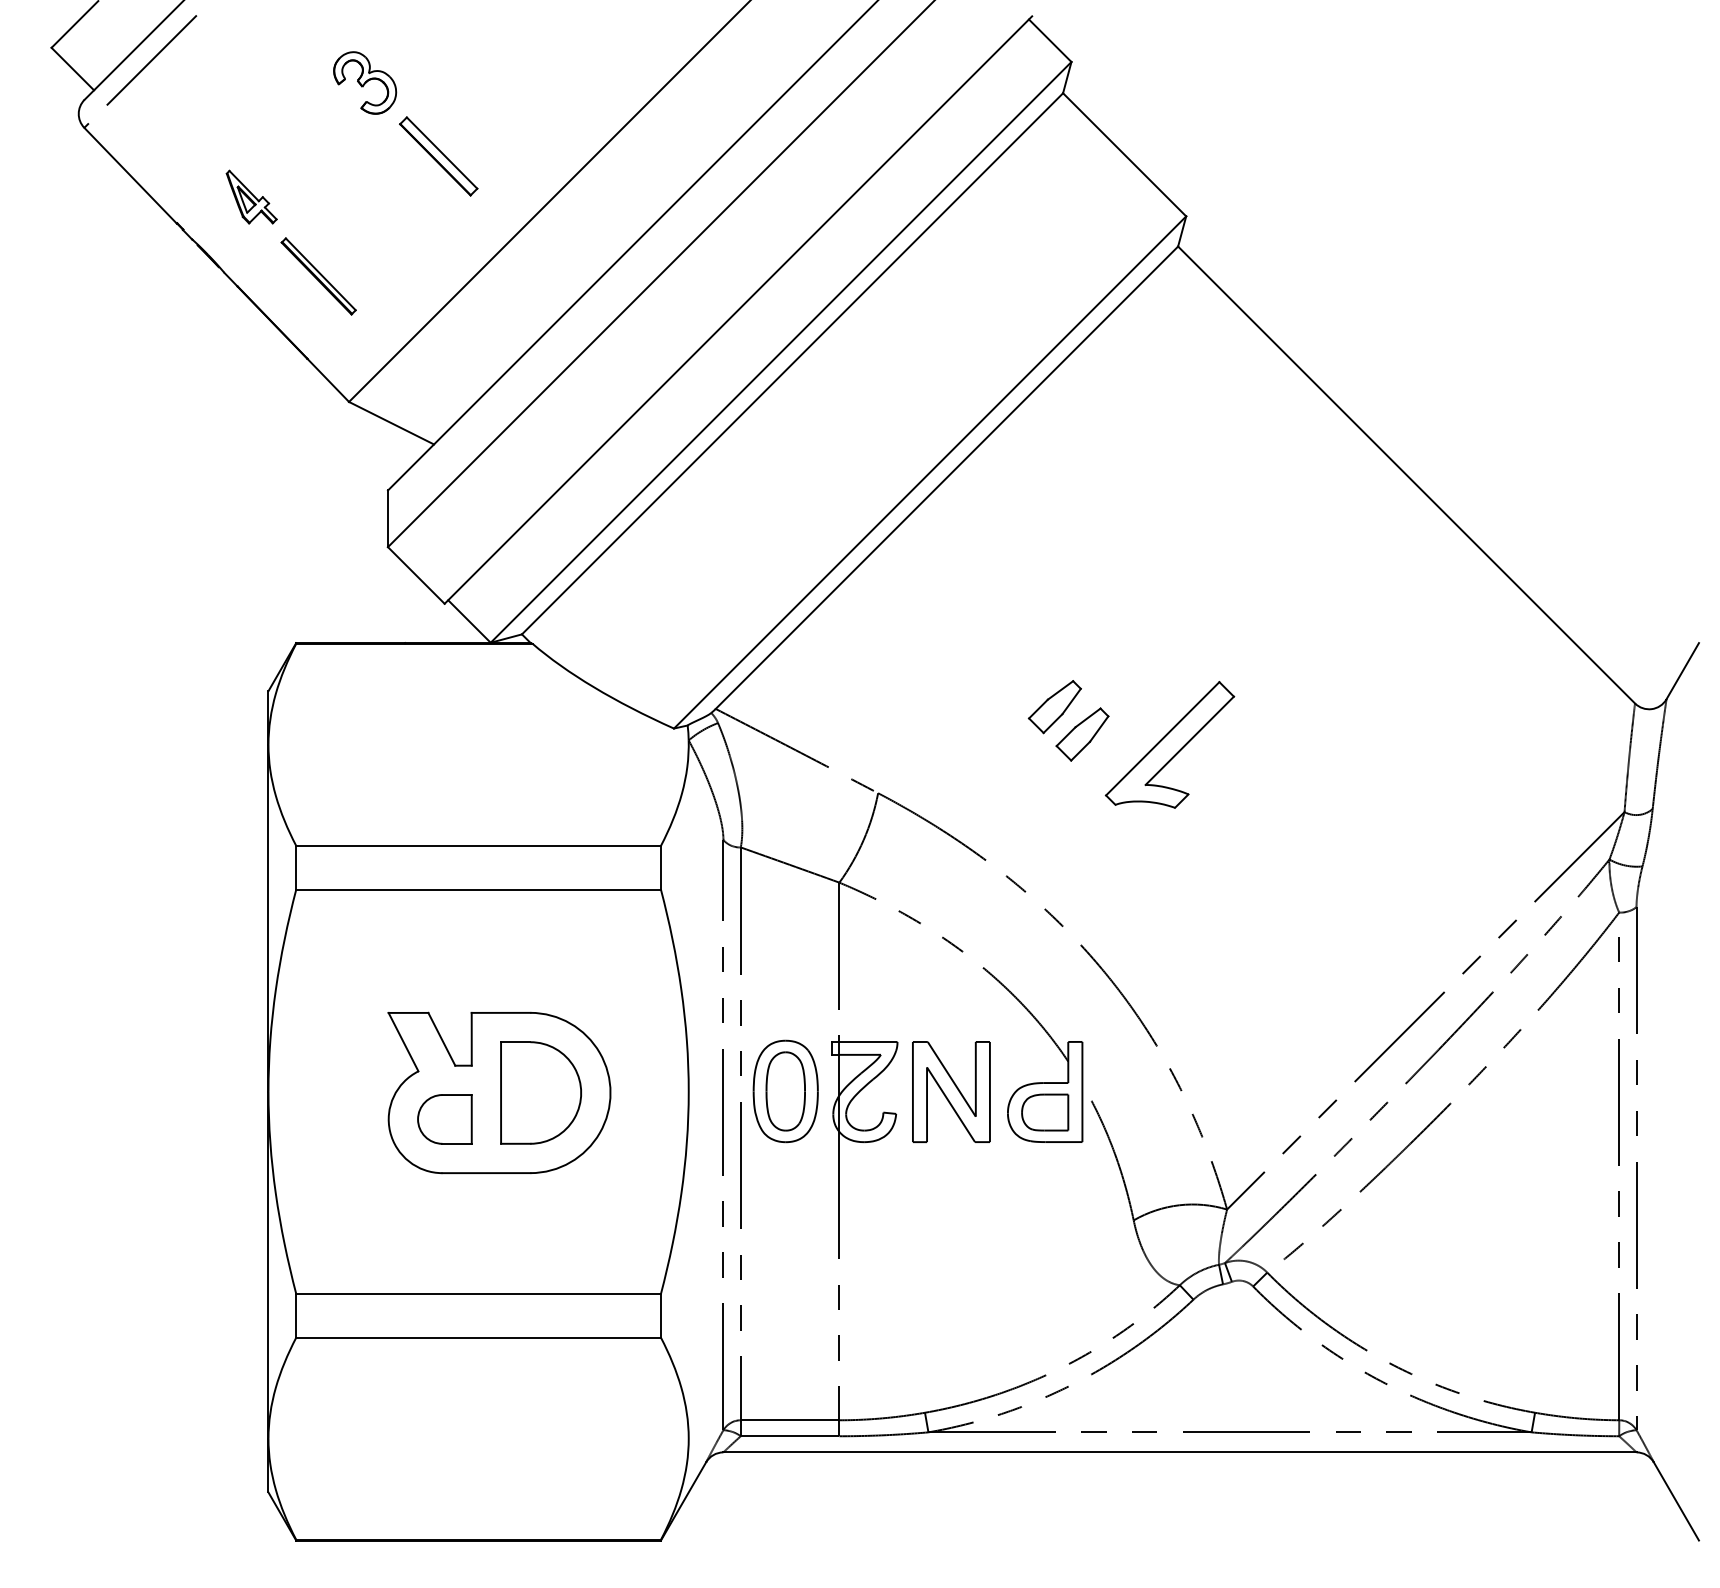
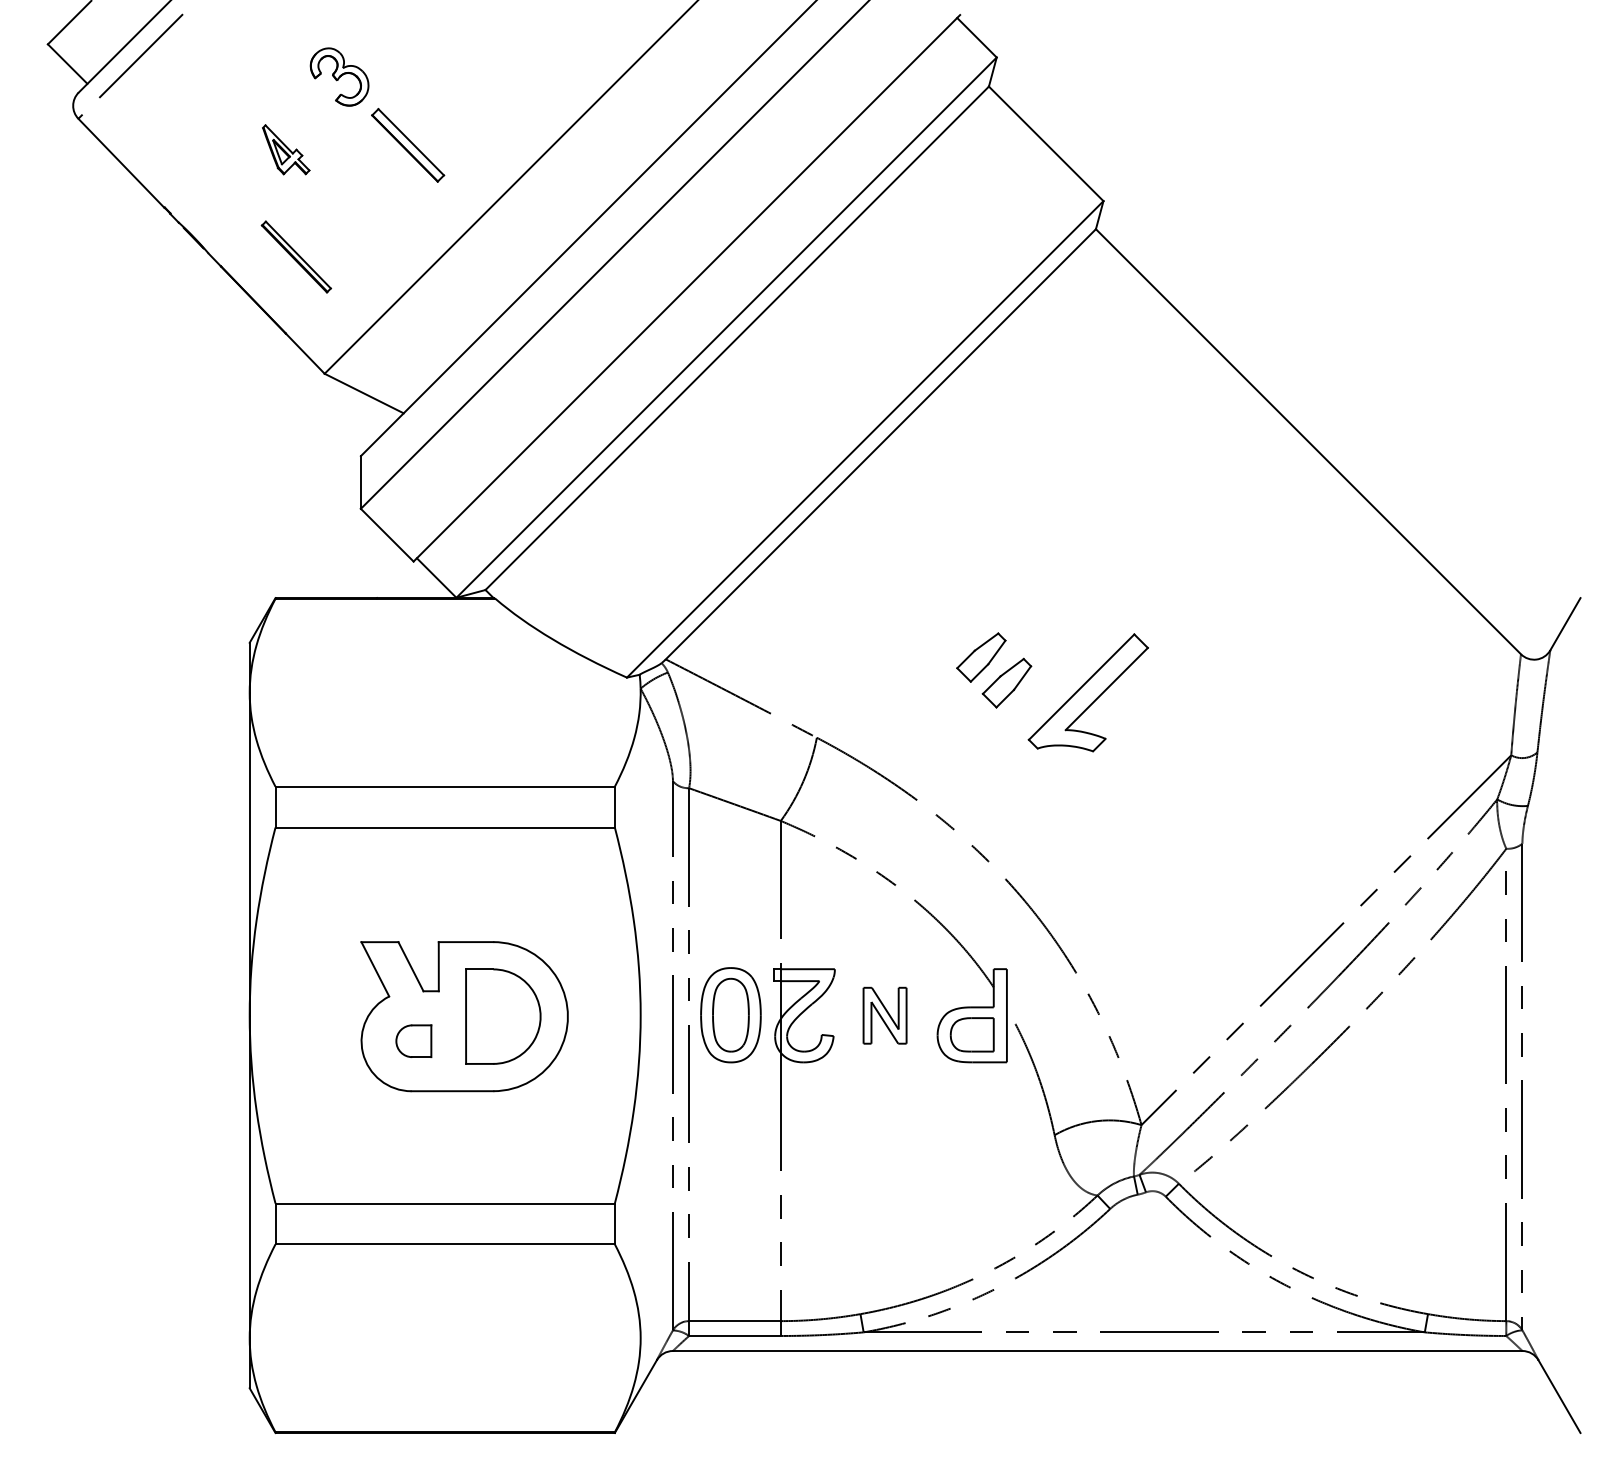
part: (251, 196) -> (286, 149), moved
part: (951, 1091) -> (885, 1015), size x0.6
part: (444, 1119) -> (413, 1041), size x0.7

